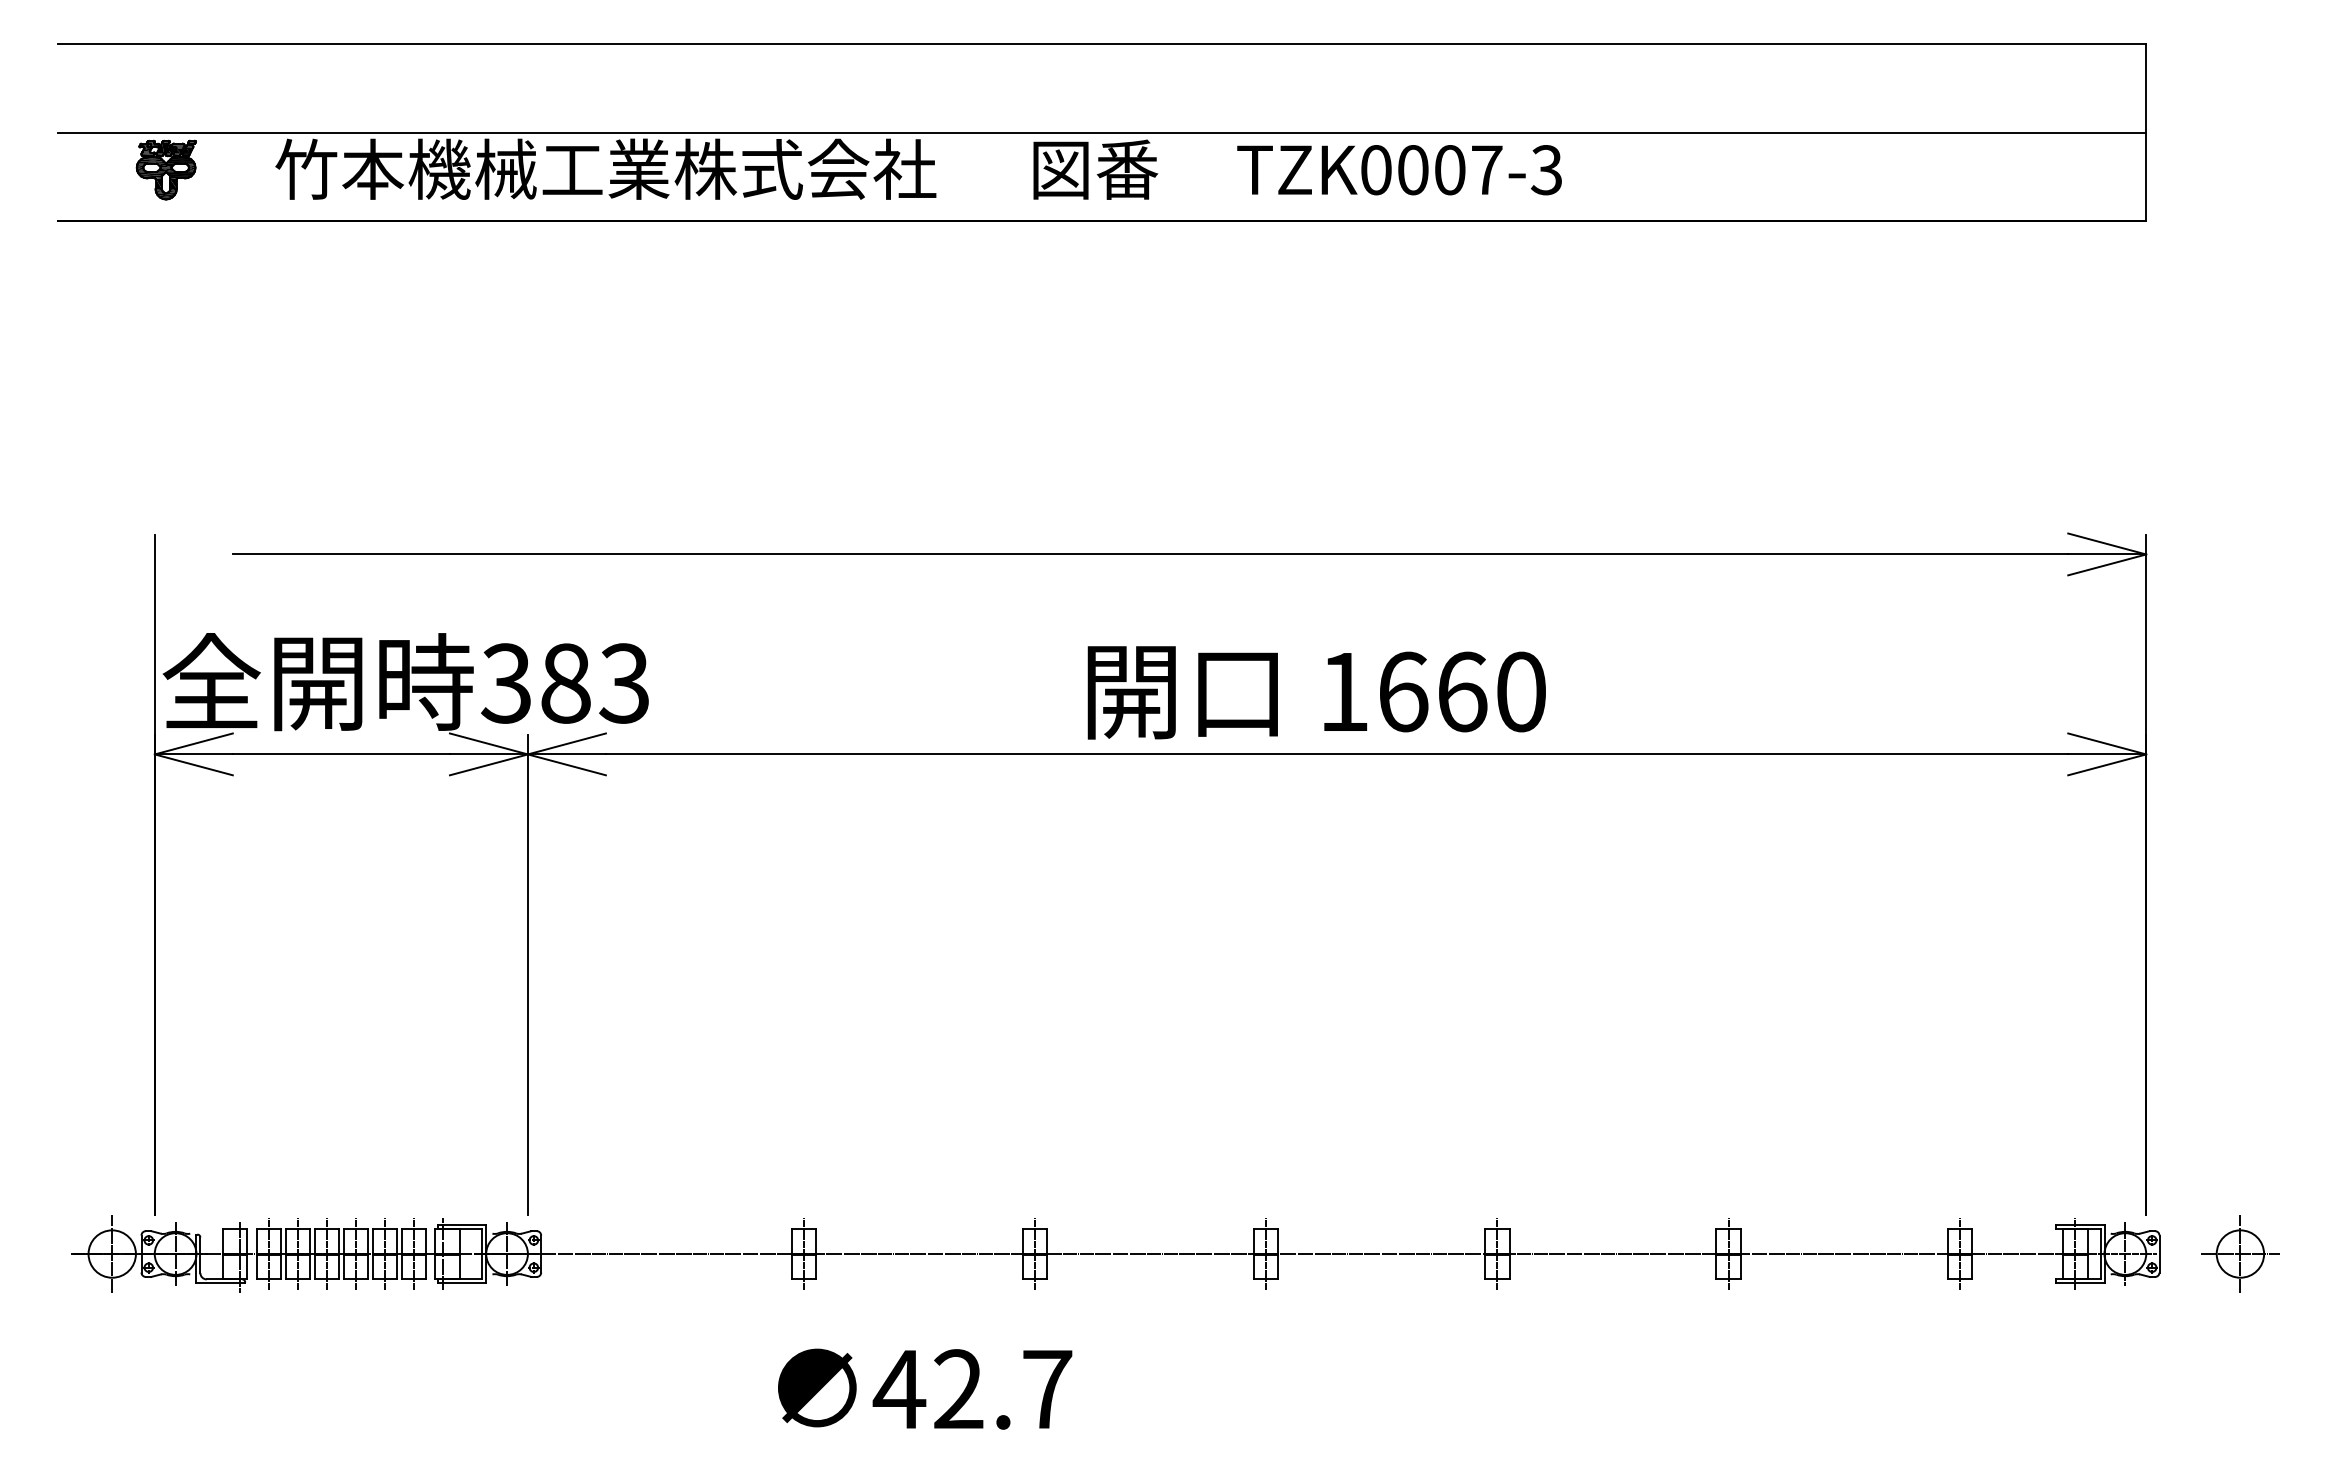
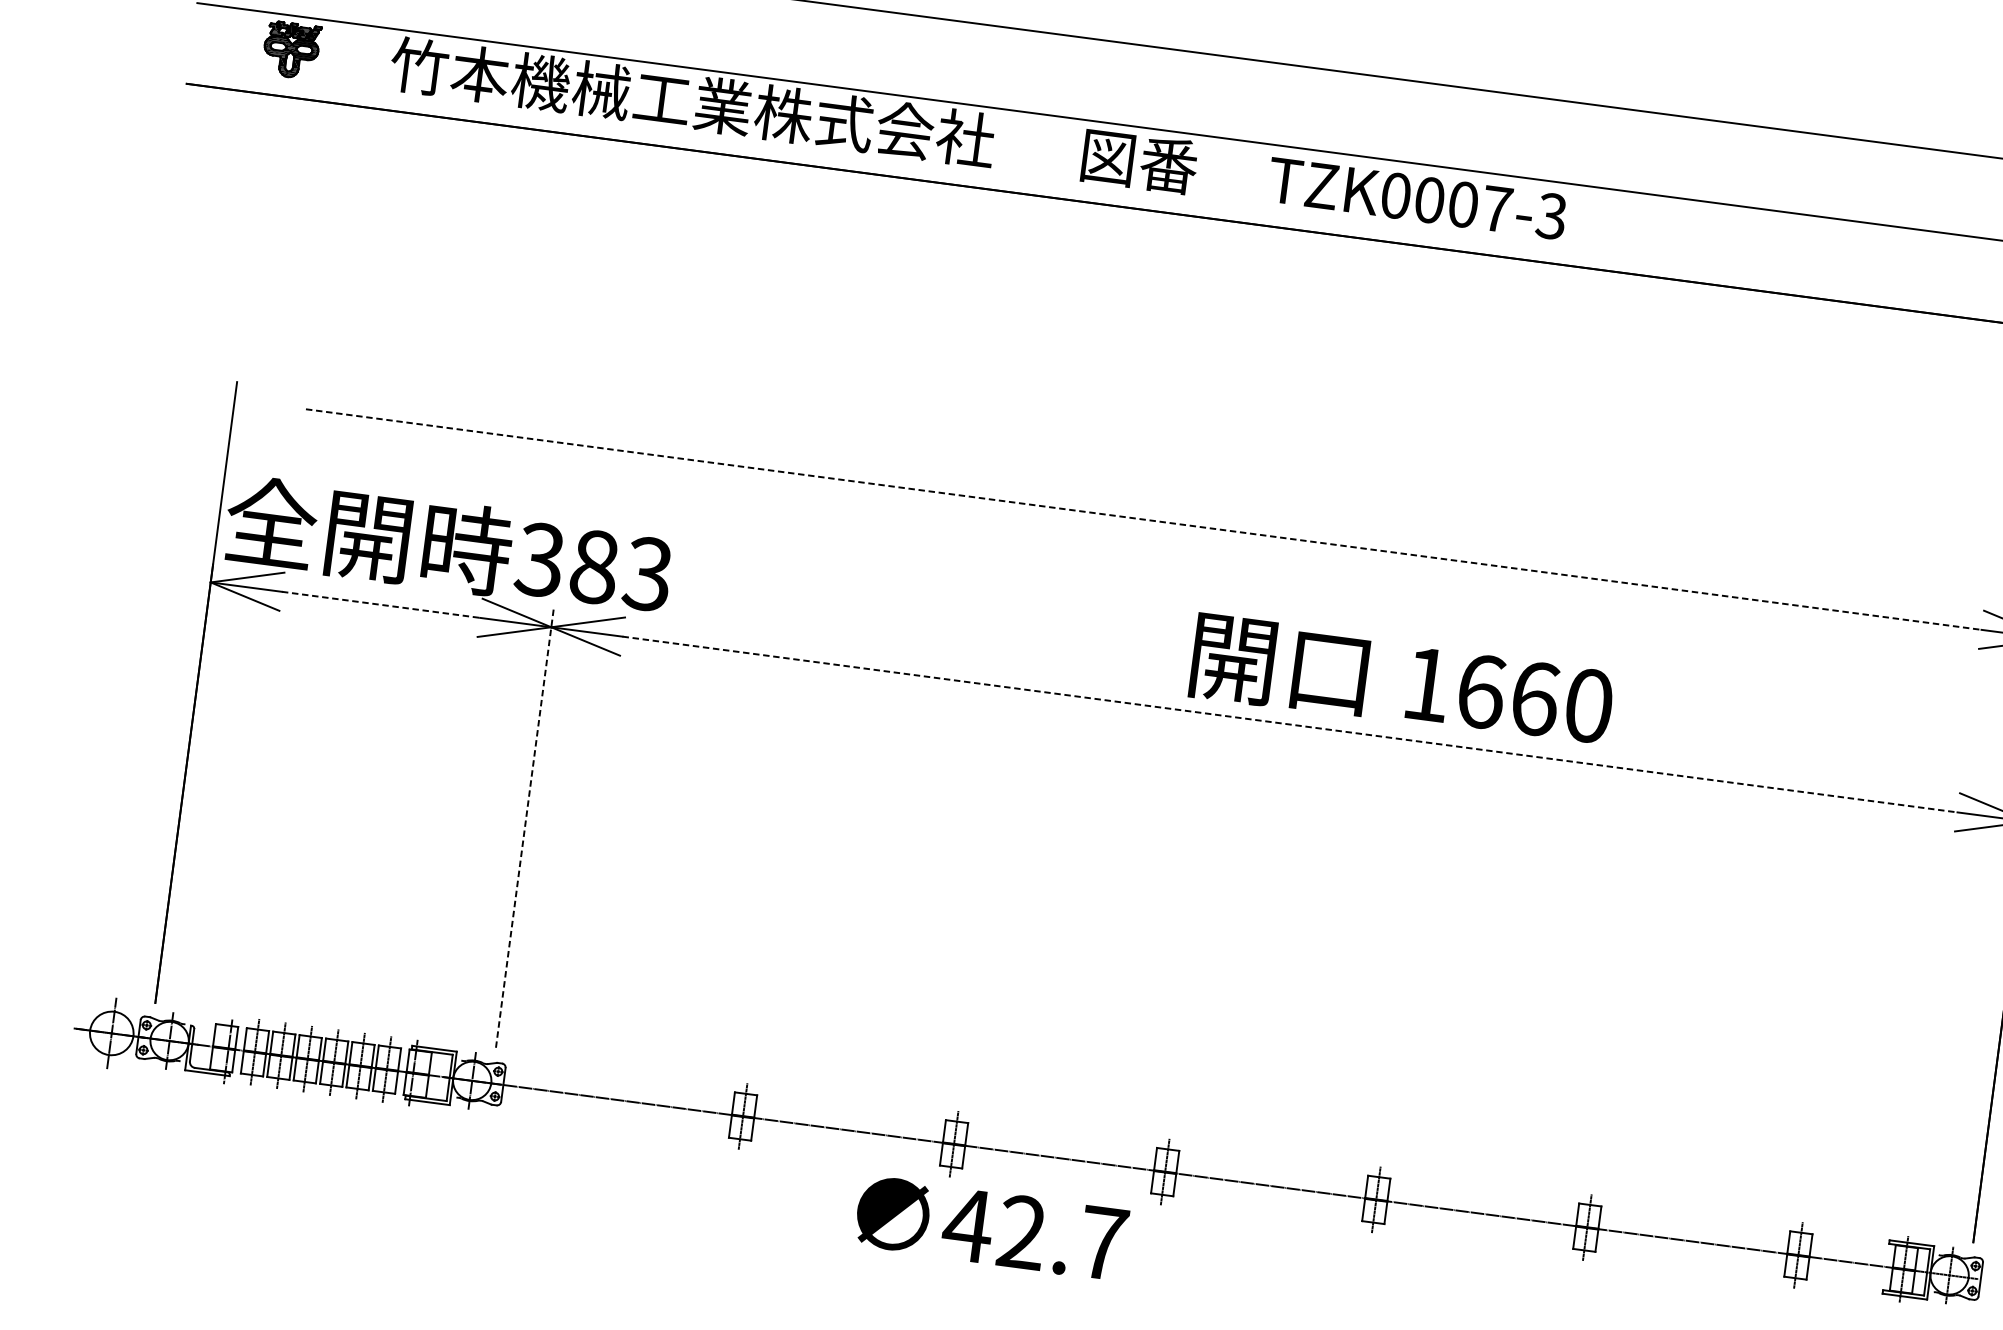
line: (1150, 554) -> (1143, 519), solid -> dashed
text: (1316, 692) -> (1401, 681), moved
line: (341, 754) -> (381, 604), solid -> dashed
line: (1337, 754) -> (1290, 724), solid -> dashed
line: (527, 974) -> (524, 828), solid -> dashed
text: (925, 1388) -> (991, 1227), moved

